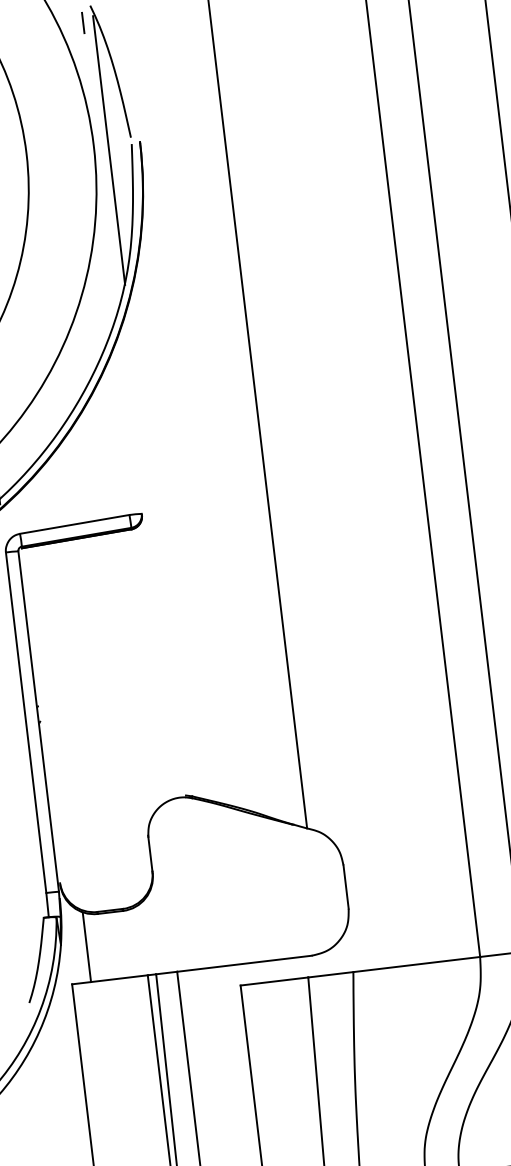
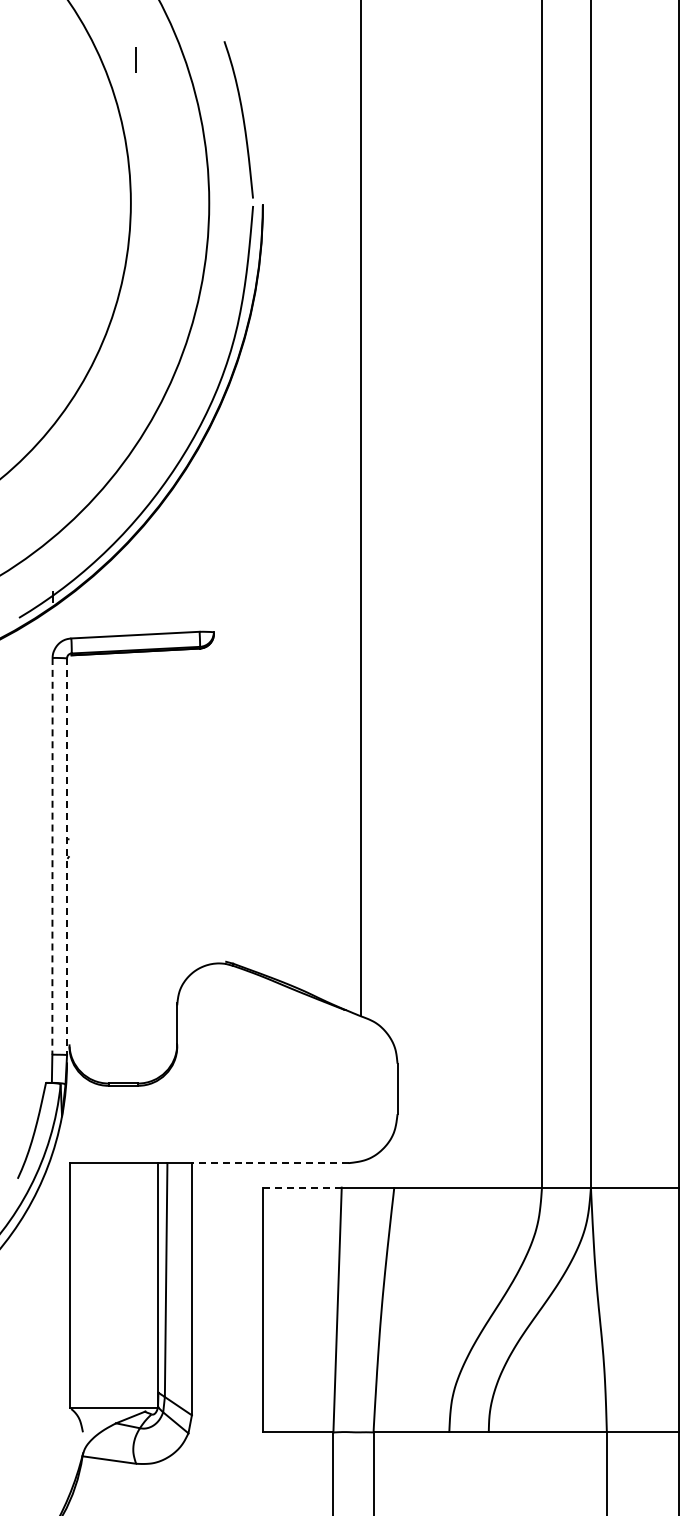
line: (82, 22) -> (135, 59), moved
line: (109, 149) -> (226, 209), removed
line: (26, 722) -> (52, 856), solid -> dashed
line: (39, 722) -> (67, 857), solid -> dashed
line: (86, 947) -> (91, 1122), removed
line: (243, 964) -> (269, 1163), solid -> dashed
line: (273, 981) -> (301, 1187), solid -> dashed

